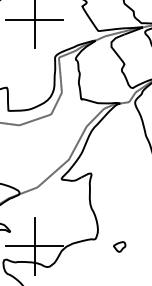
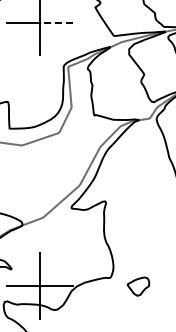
line: (48, 19) -> (55, 22), solid -> dashed
part: (119, 246) -> (138, 286), size x1.6

